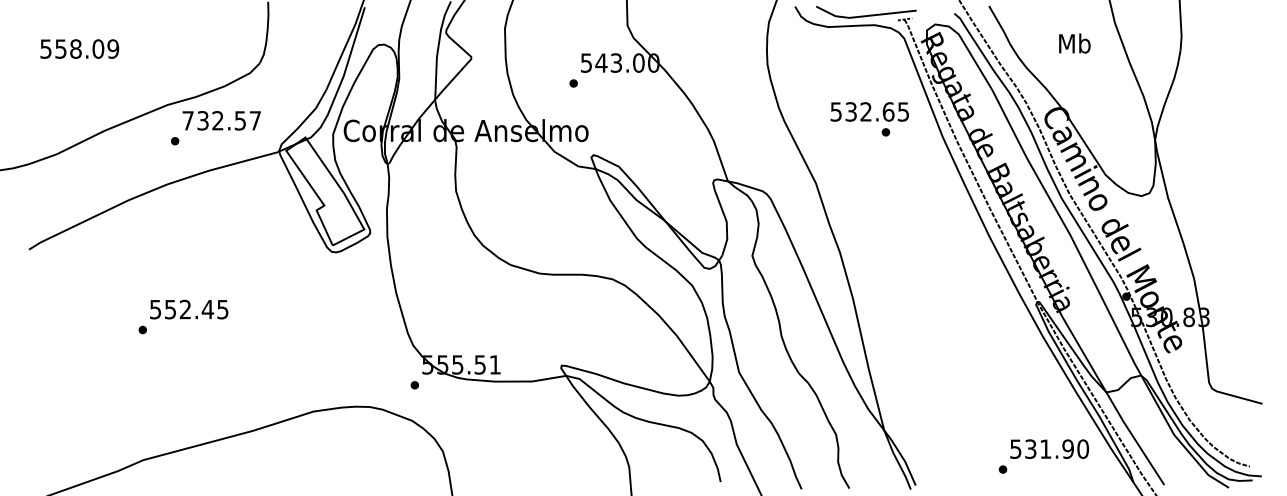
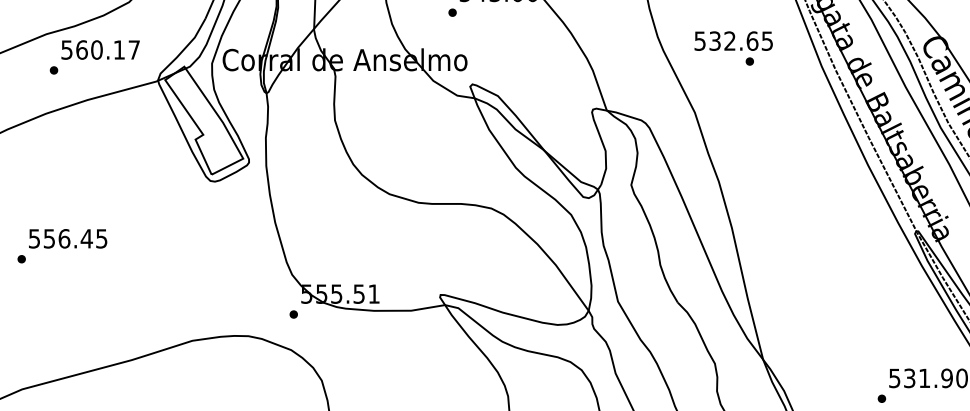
text: (869, 119) -> (733, 48), moved
text: (213, 120) -> (92, 49), 732.57 -> 560.17
text: (185, 309) -> (64, 238), 552.45 -> 556.45

